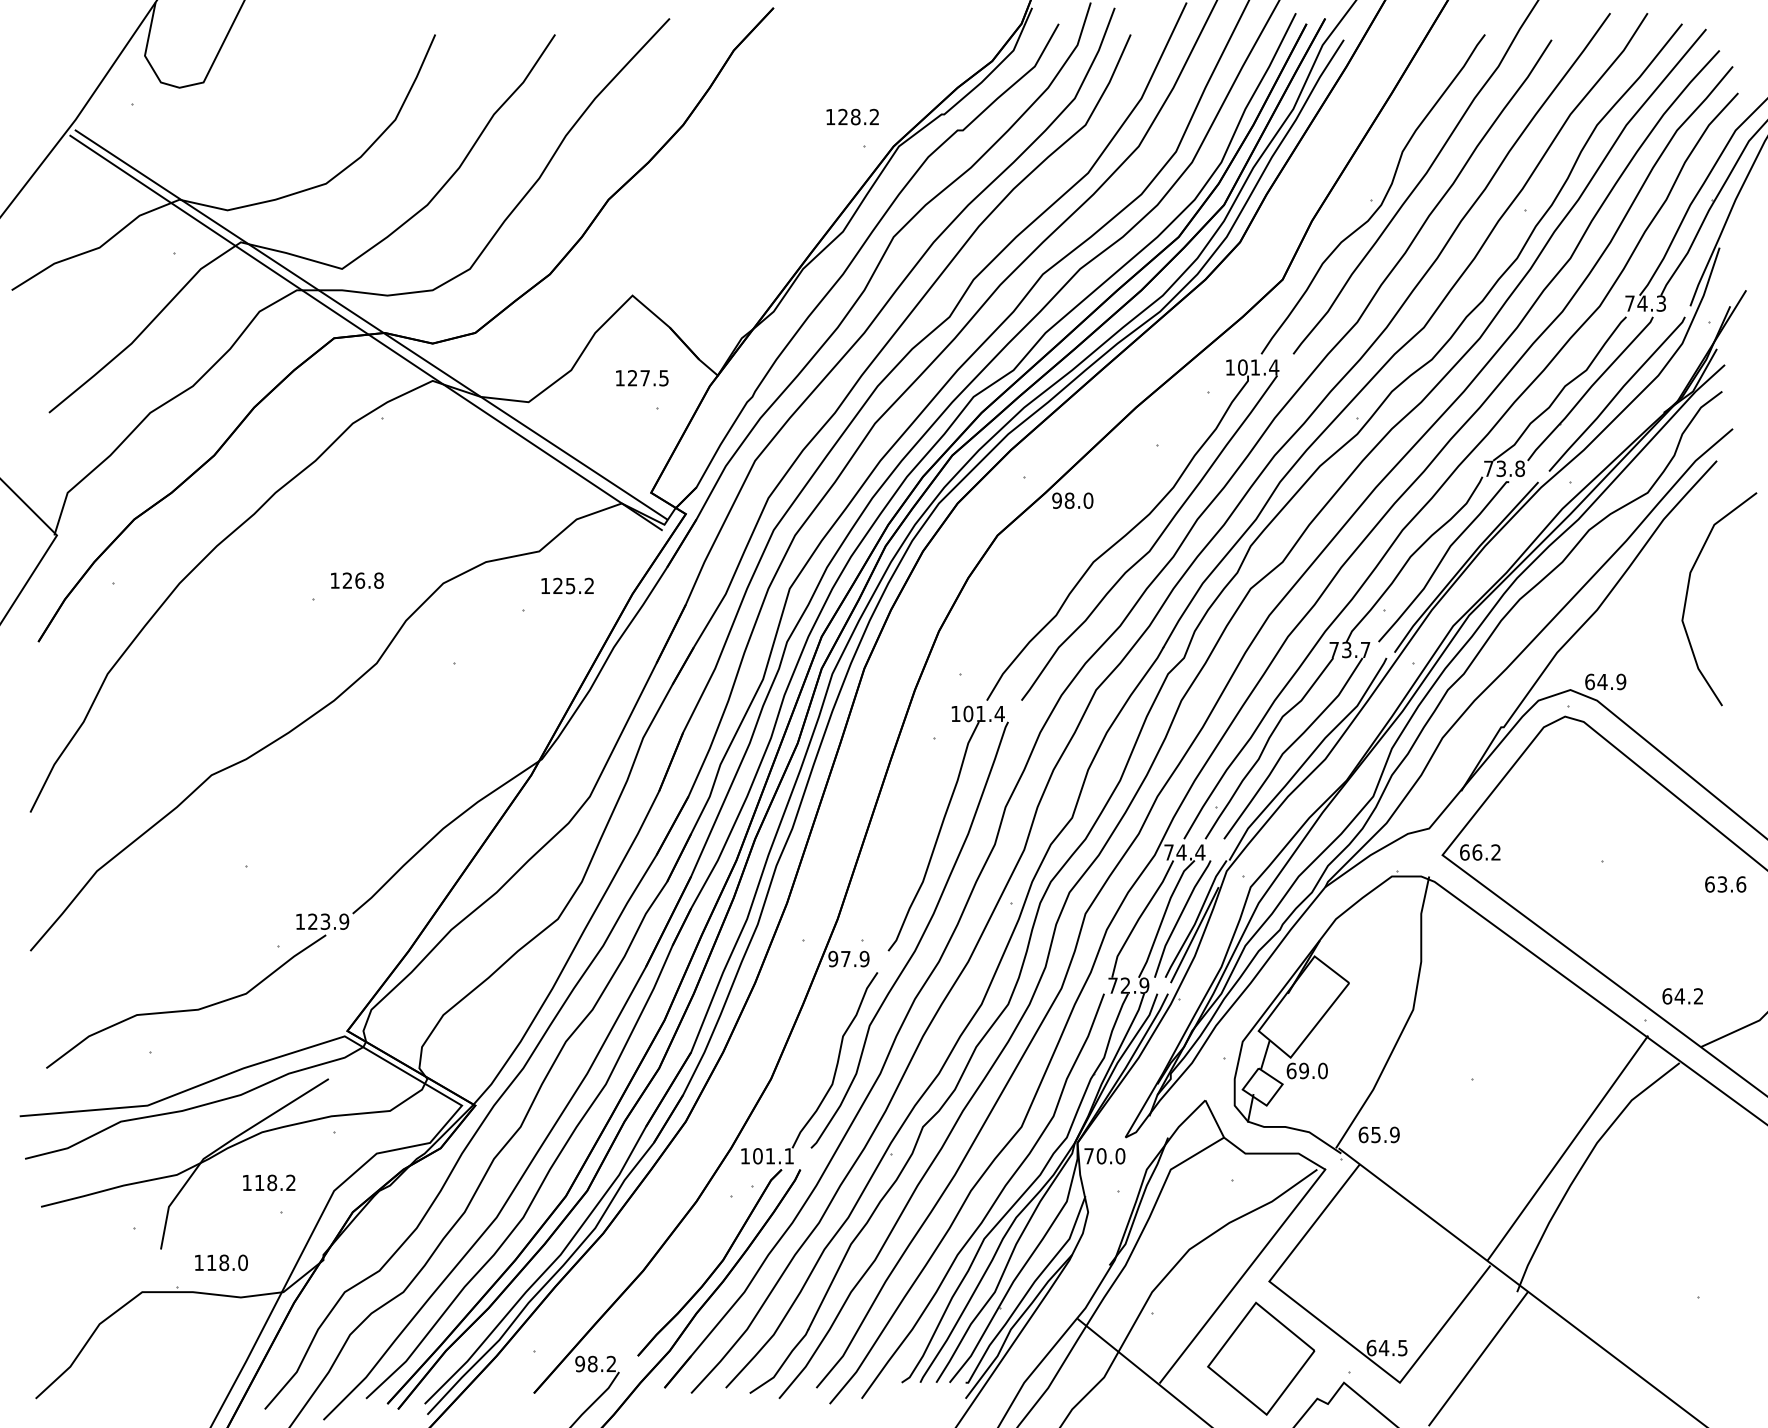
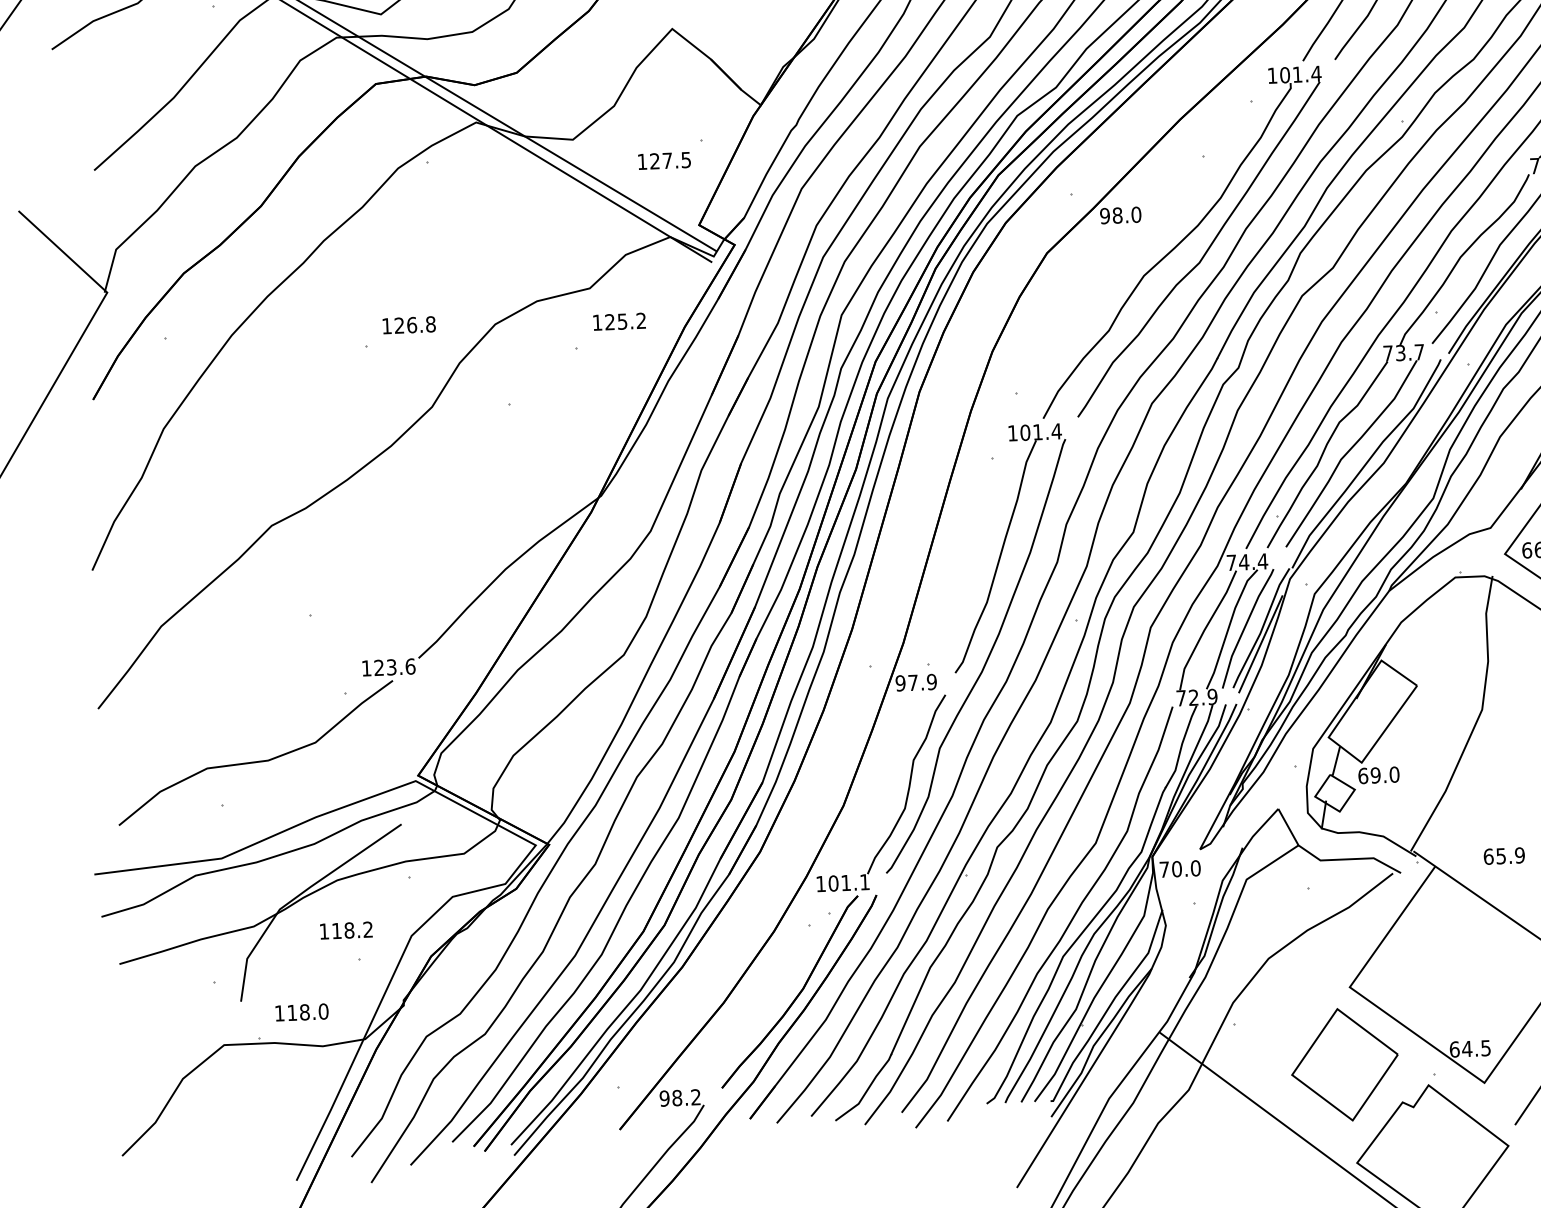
text: (642, 378) -> (664, 161), moved
text: (344, 921) -> (410, 666), 123.9 -> 123.6
text: (1378, 1134) -> (1503, 855), moved
line: (1242, 1275) -> (1322, 982), removed

